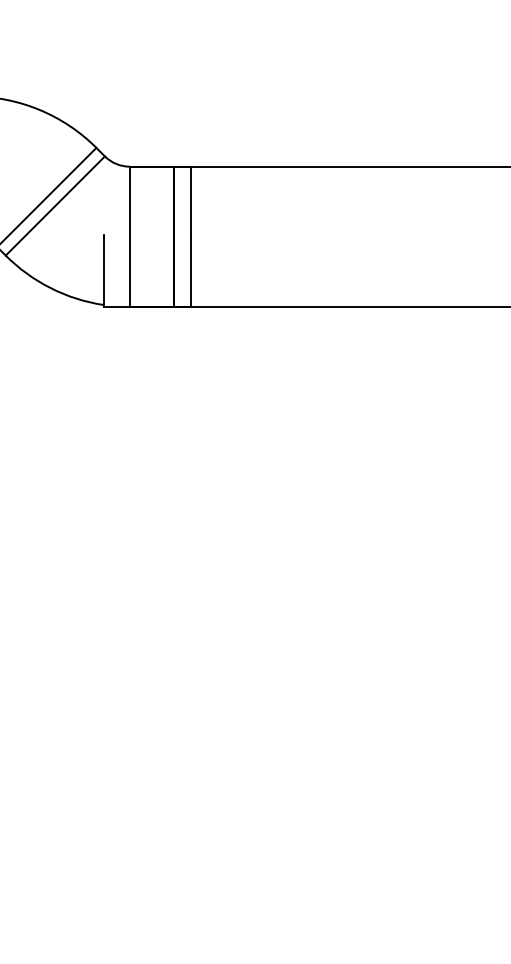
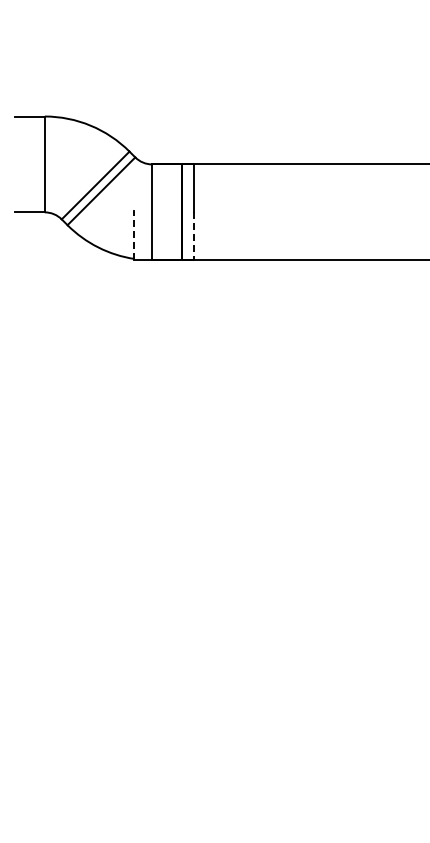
line: (103, 272) -> (134, 236), solid -> dashed
line: (191, 272) -> (194, 236), solid -> dashed

